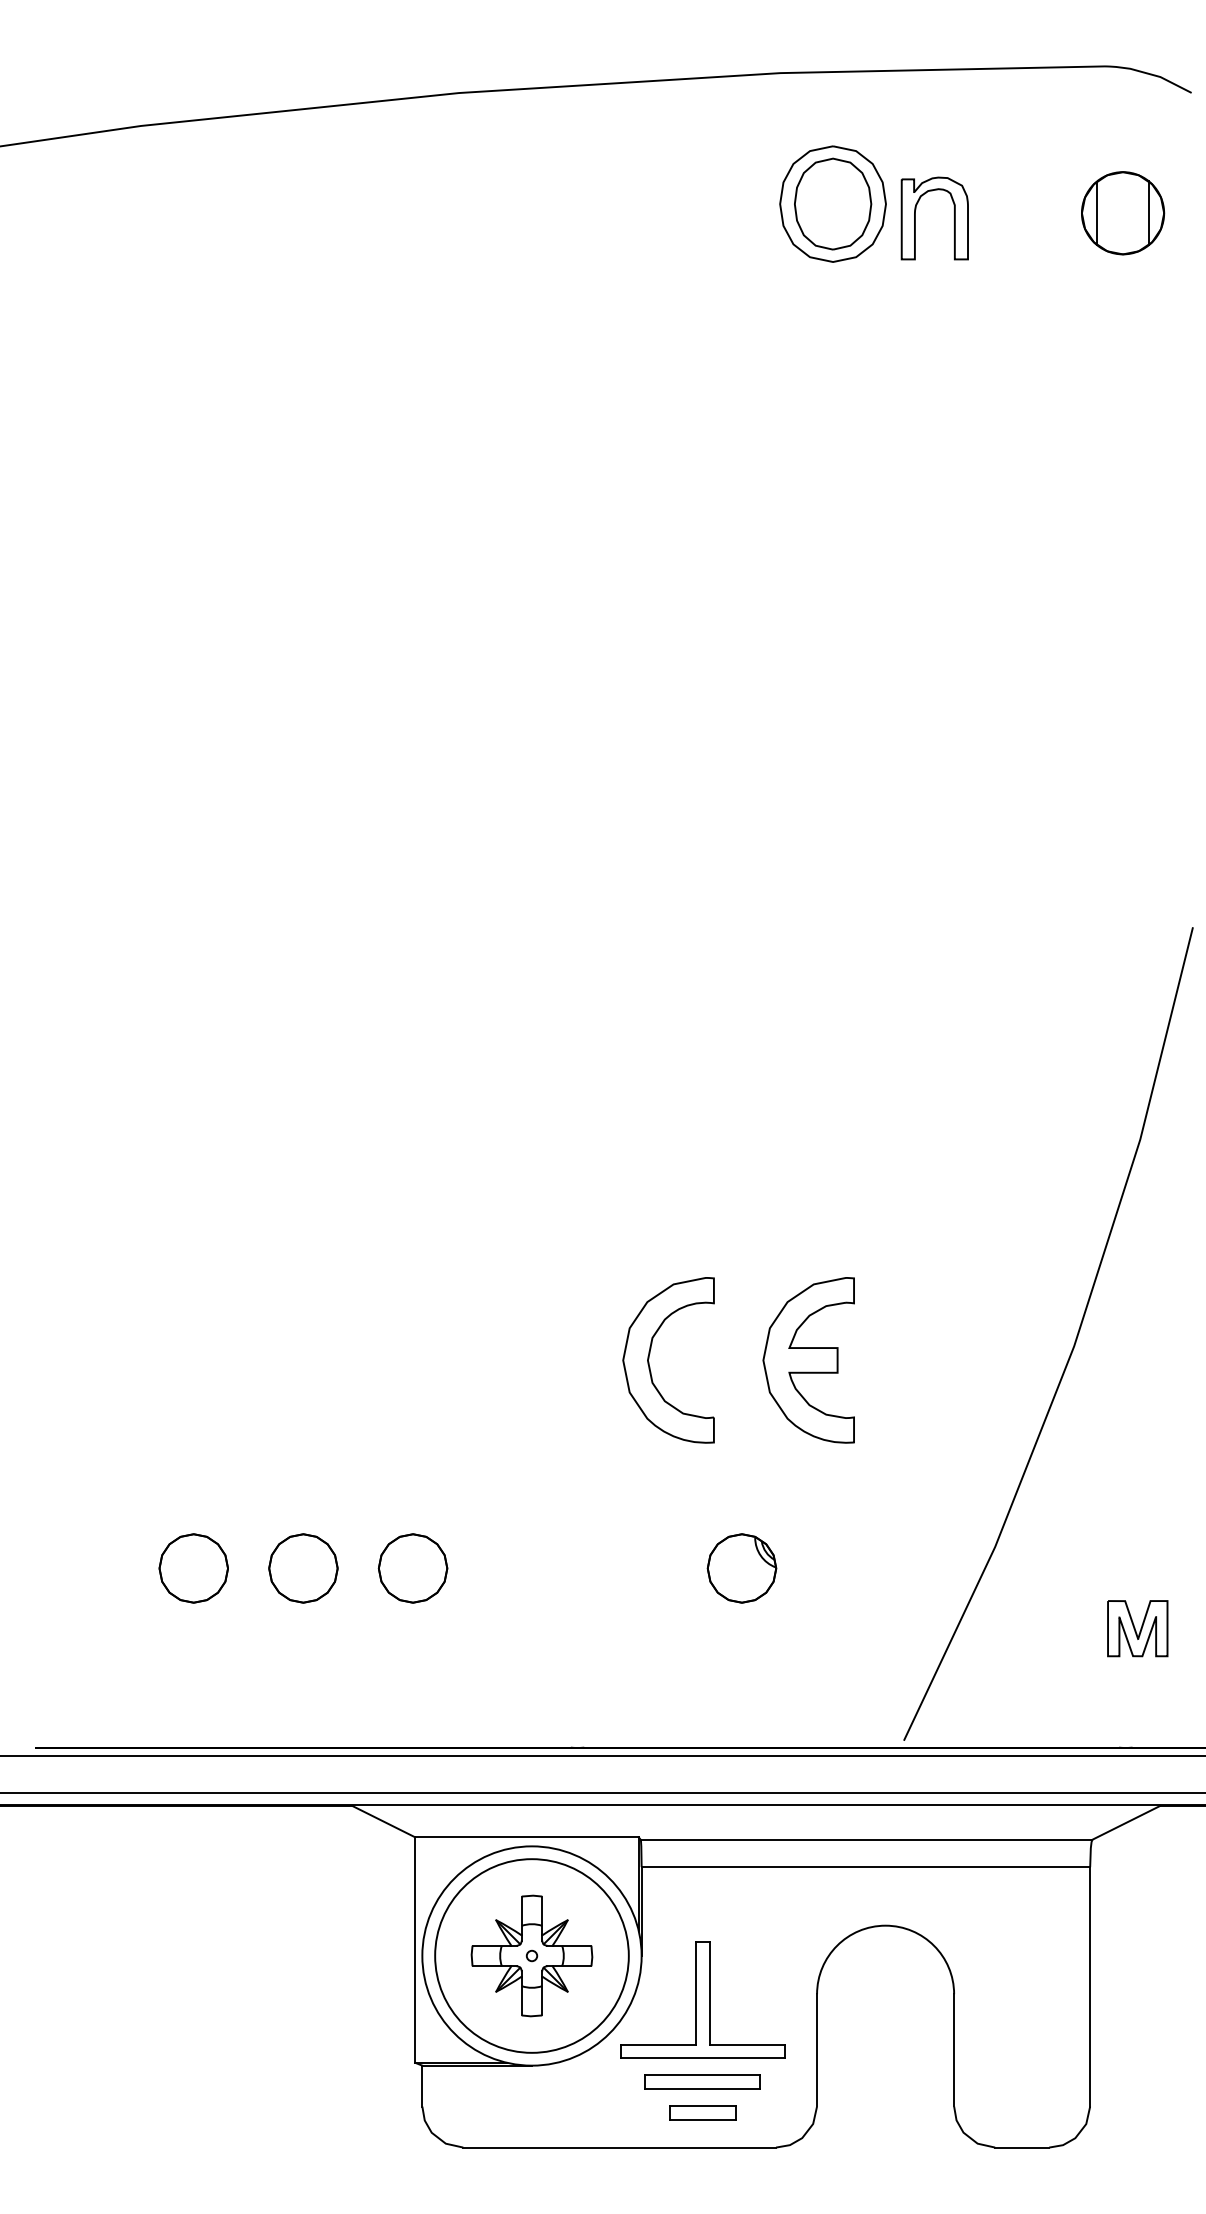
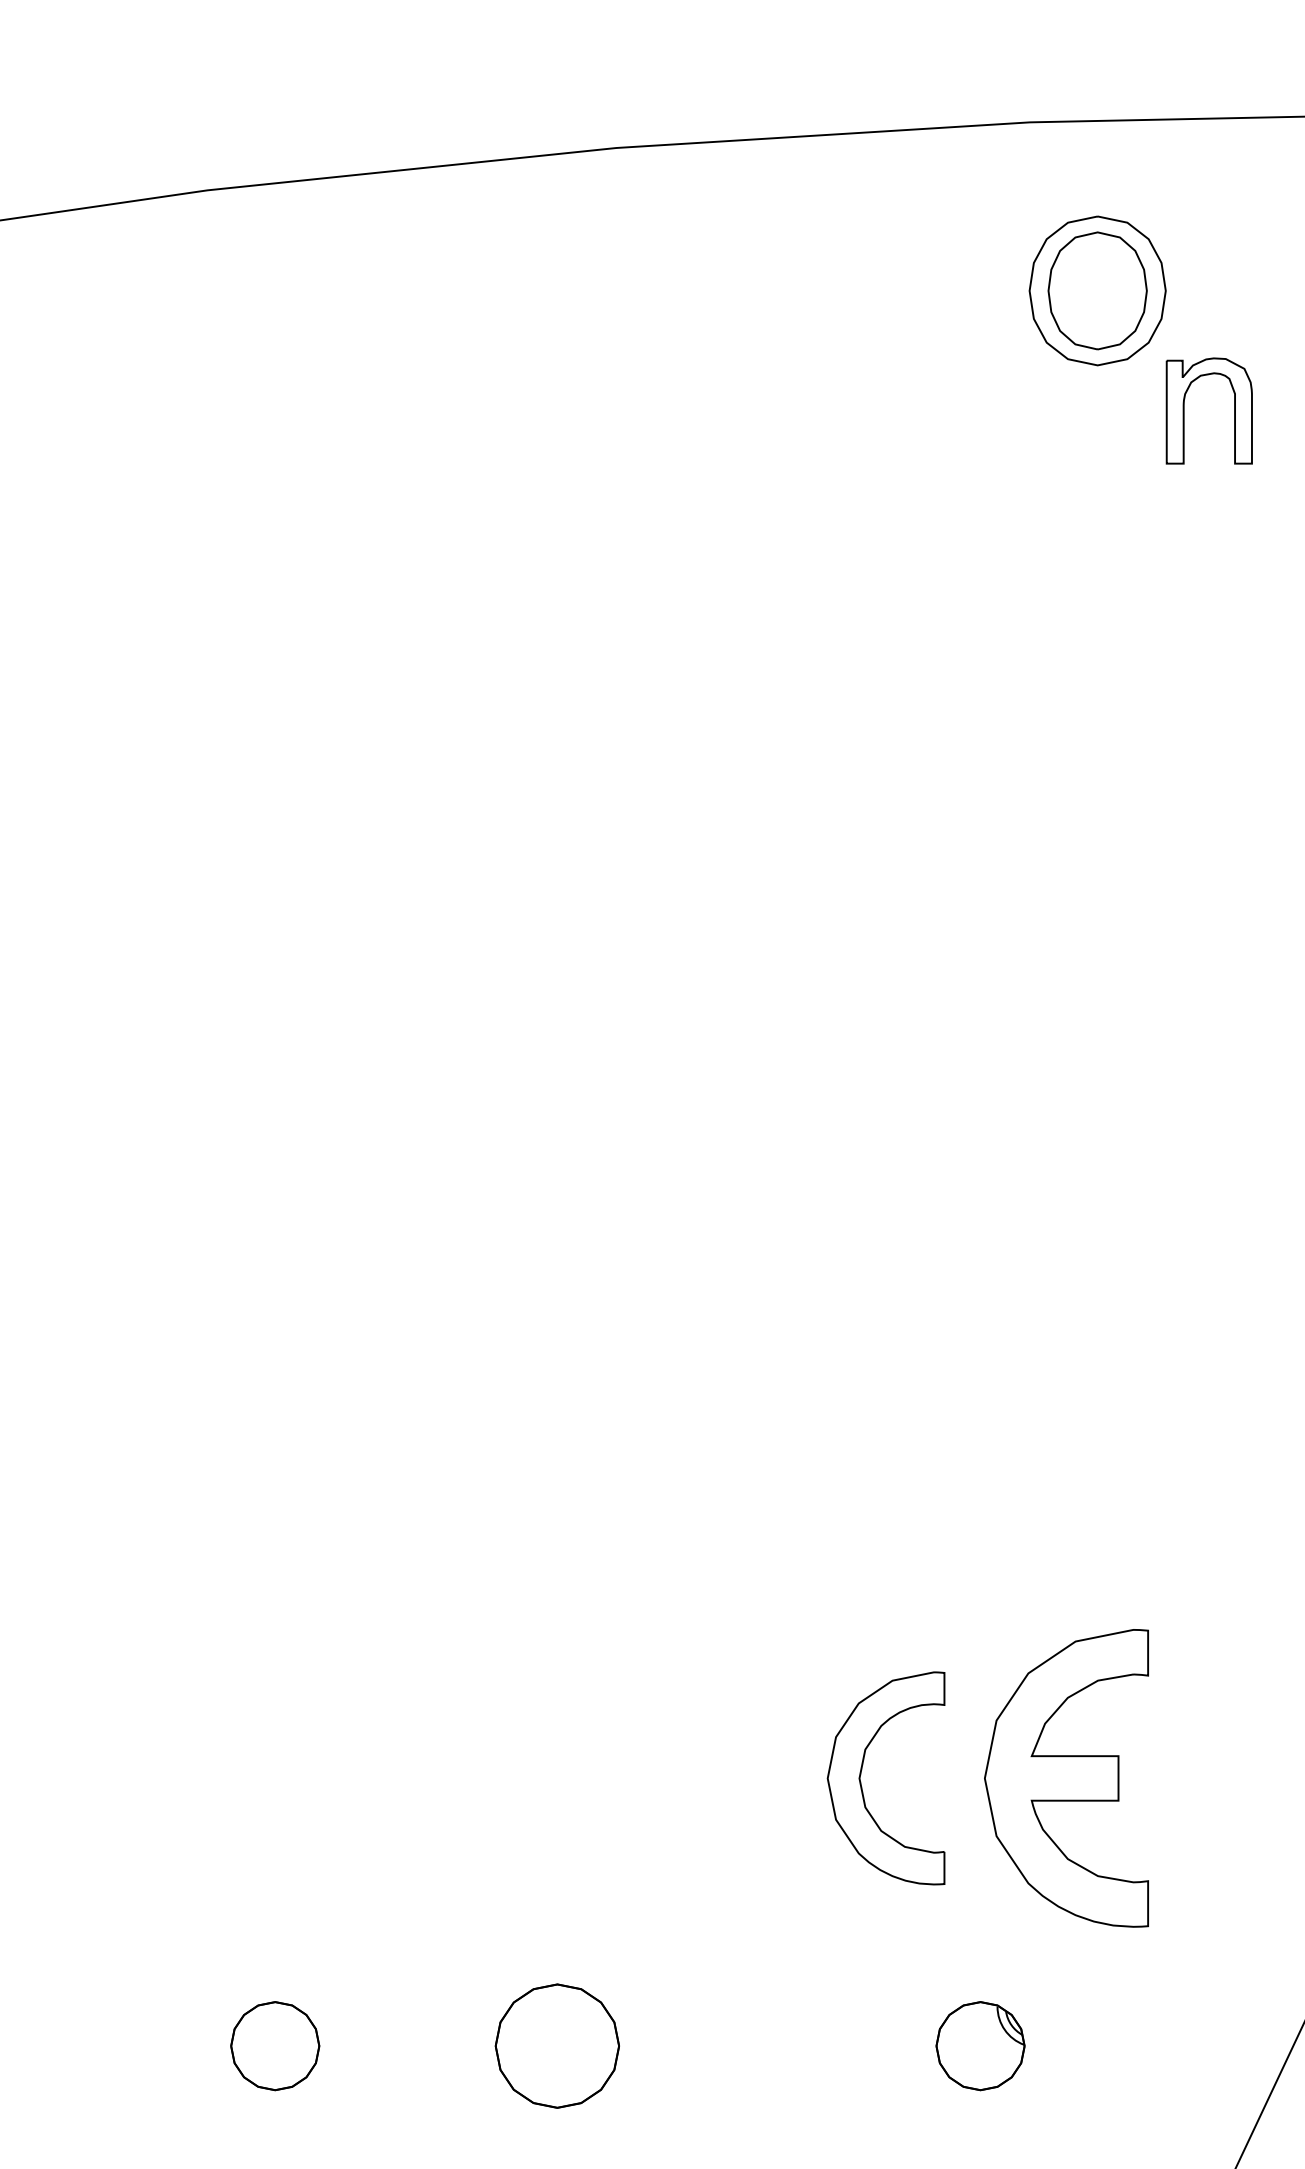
part: (915, 218) -> (1184, 411), moved
part: (808, 1360) -> (1066, 1778), size x1.4
part: (303, 1568) -> (416, 2046), removed
part: (412, 1568) -> (556, 2046), size x1.4

